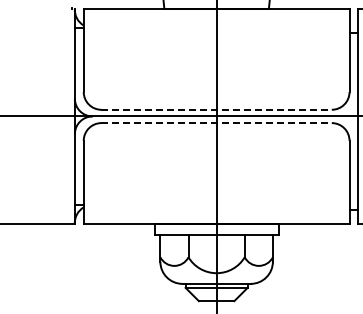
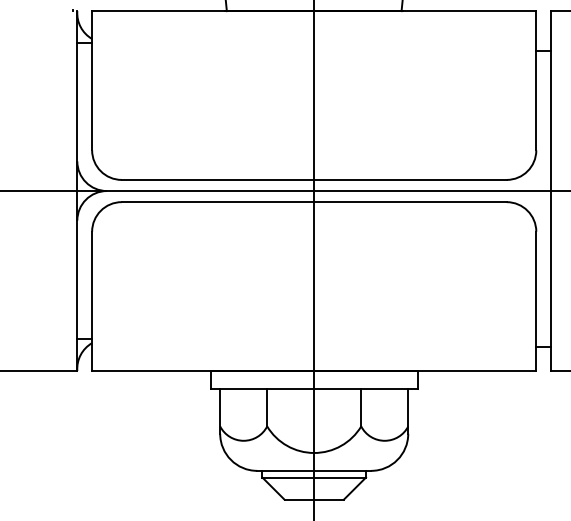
line: (217, 109) -> (315, 179), dashed -> solid
line: (217, 123) -> (315, 202), dashed -> solid

